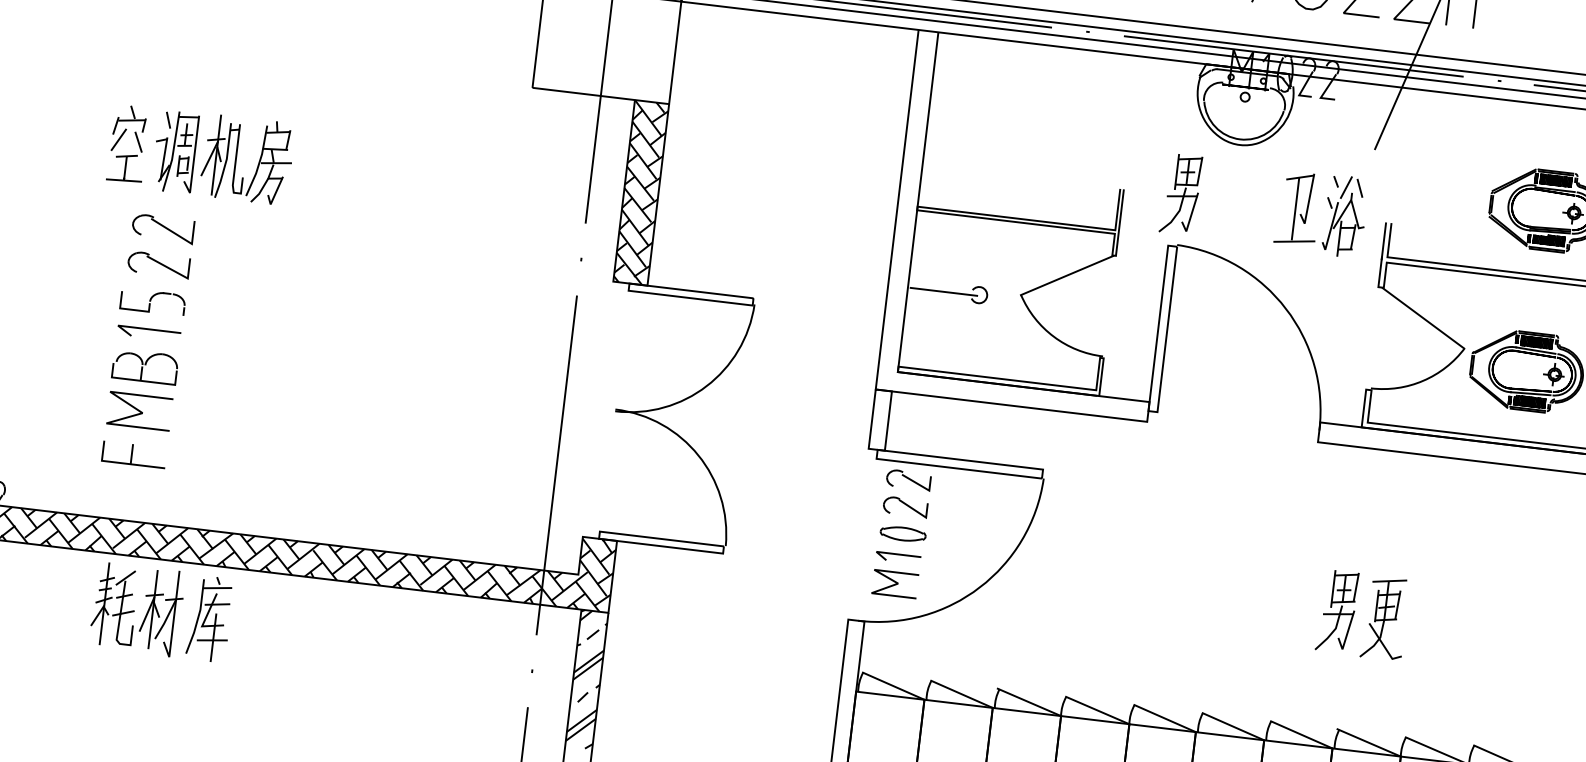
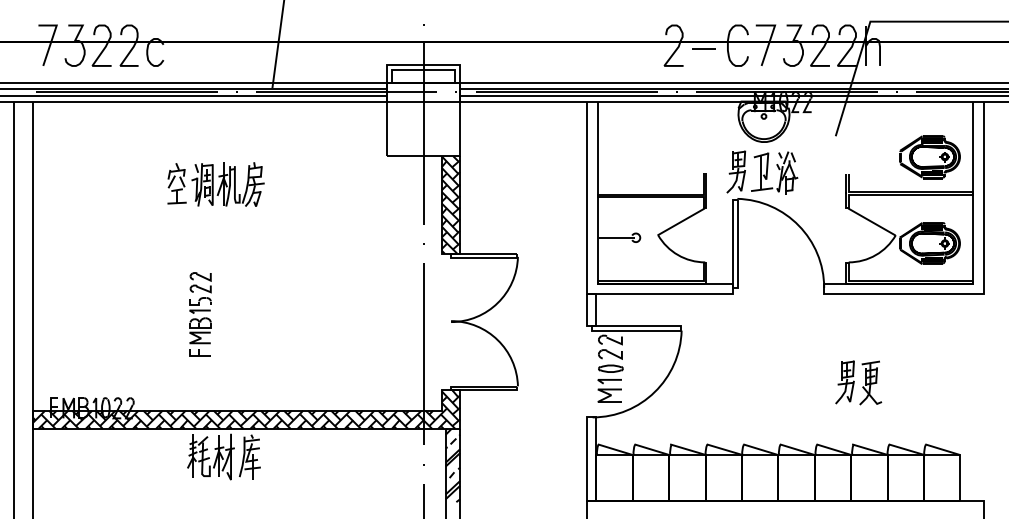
part: (199, 154) -> (215, 184), moved
part: (1321, 212) -> (774, 172), moved
part: (149, 341) -> (200, 314), size x0.62

